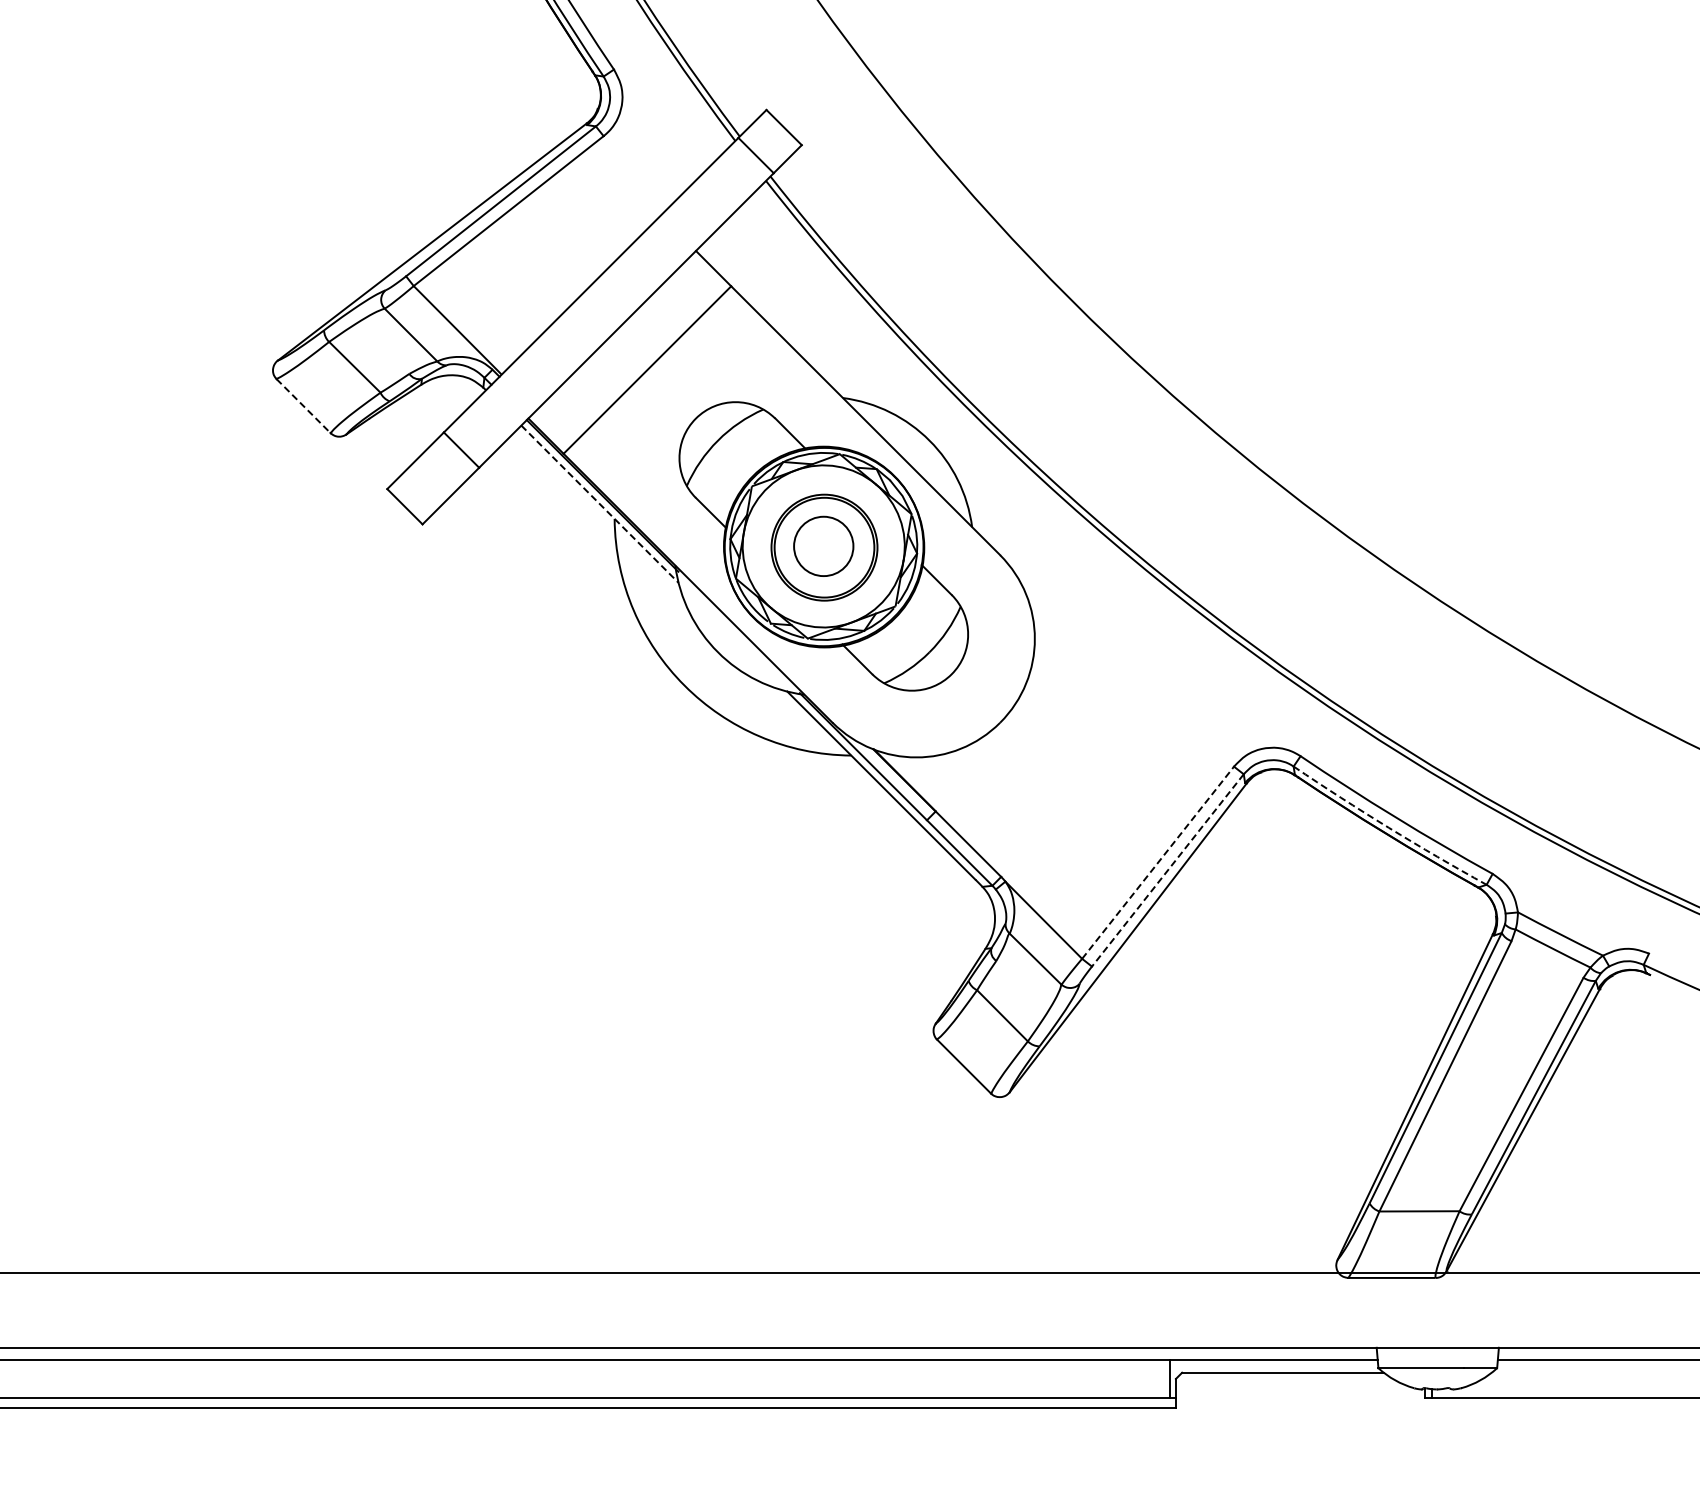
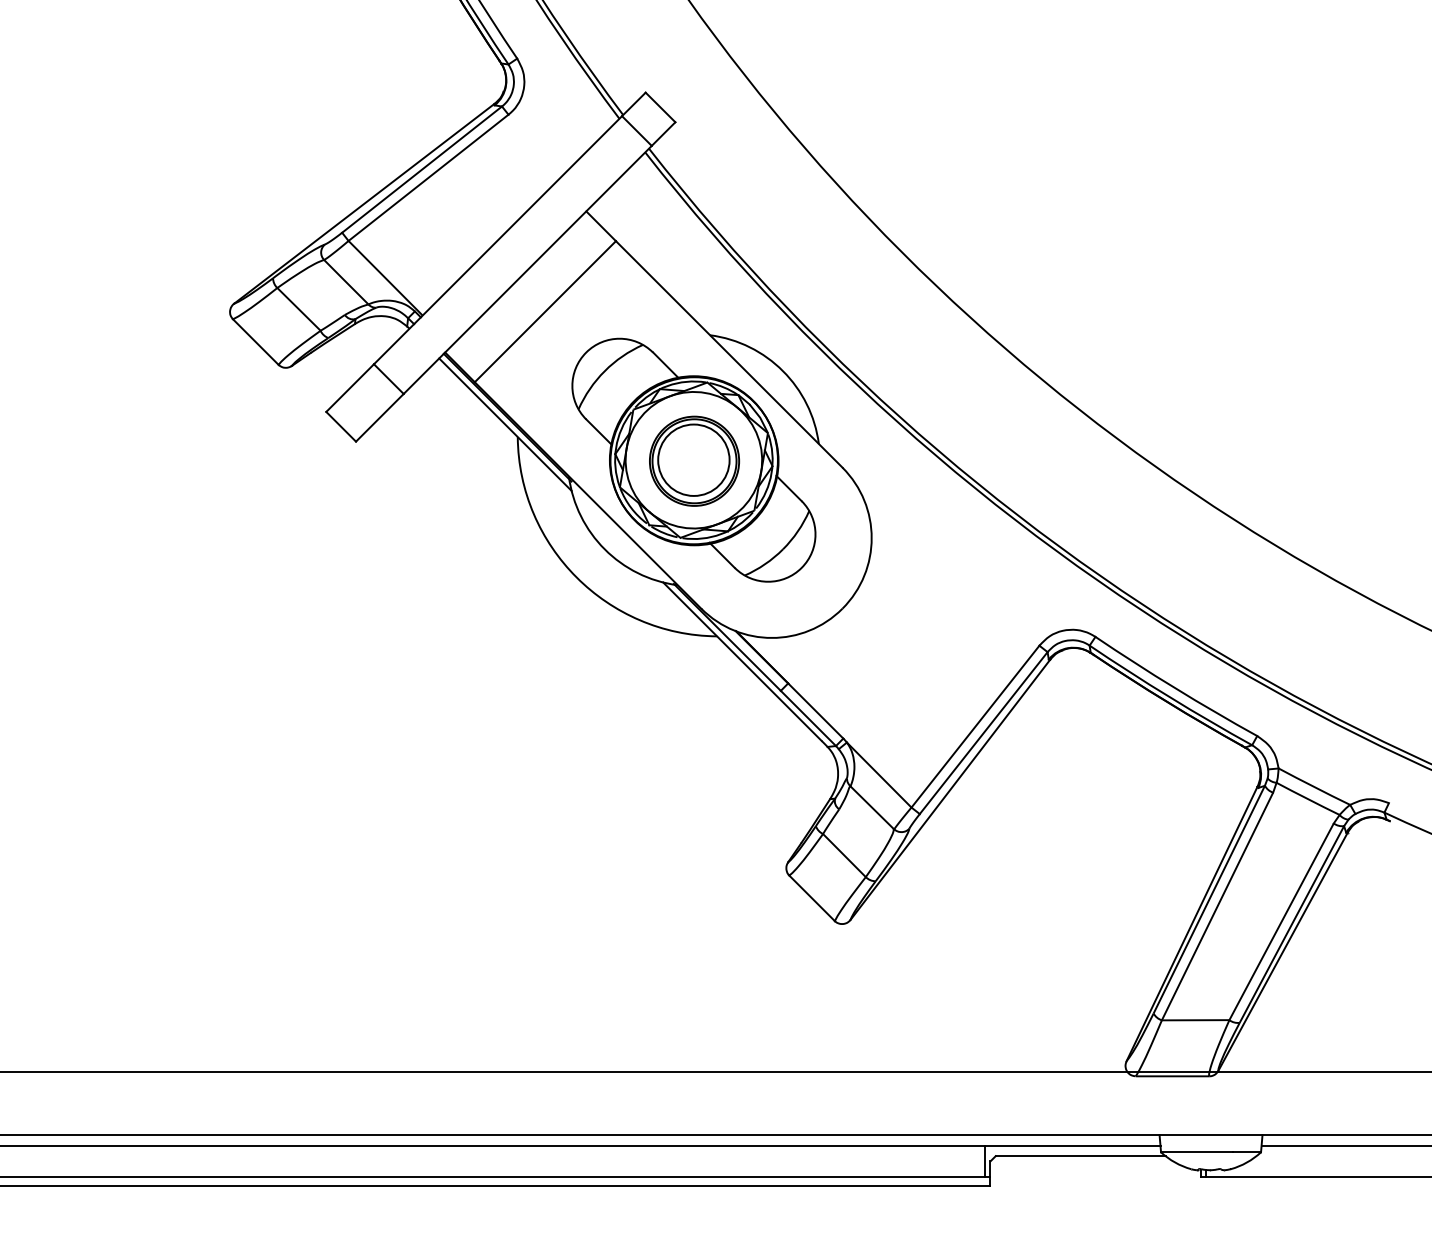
line: (303, 406) -> (255, 342), dashed -> solid
line: (600, 504) -> (505, 424), dashed -> solid
circle: (823, 546) -> (693, 460), size x1.43
arc: (1388, 827) -> (1169, 696), dashed -> solid
line: (1158, 862) -> (975, 726), dashed -> solid
line: (1167, 870) -> (983, 733), dashed -> solid

